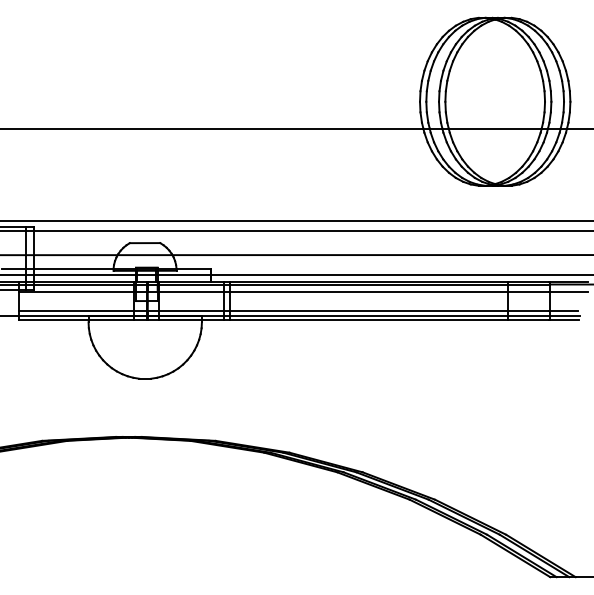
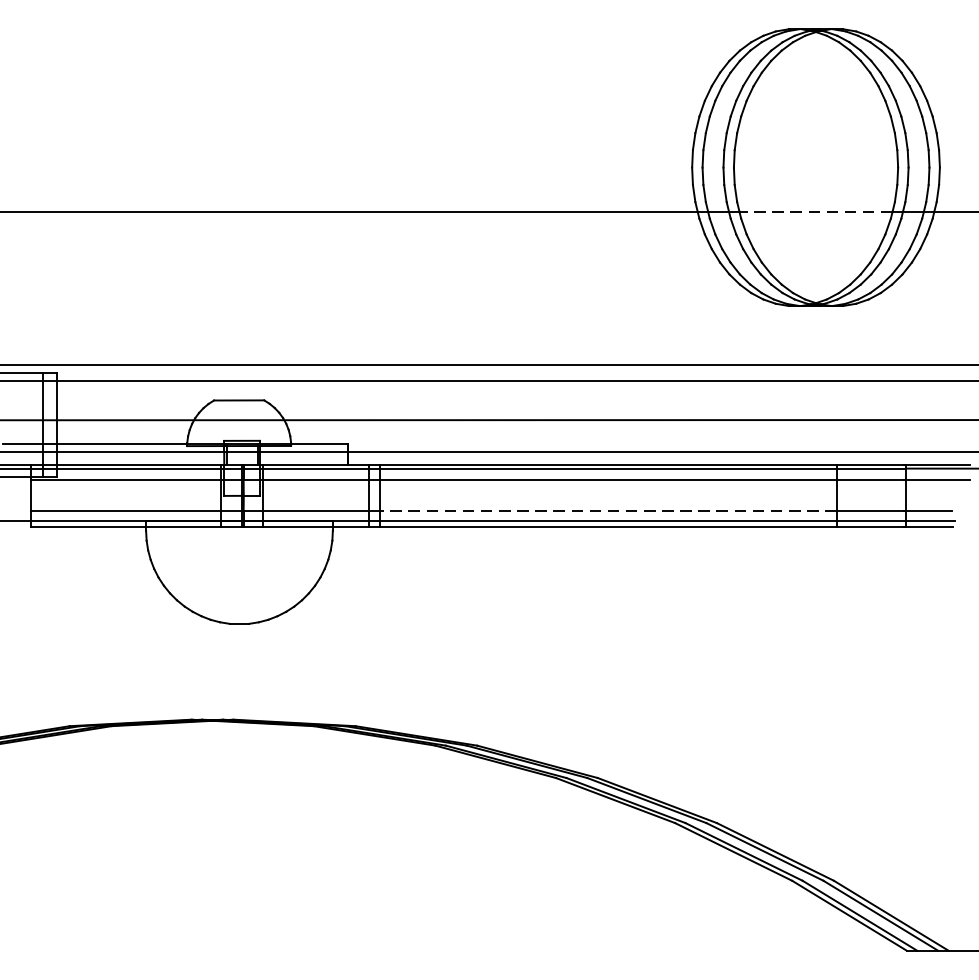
line: (494, 128) -> (814, 211), solid -> dashed
line: (369, 310) -> (608, 511), solid -> dashed

